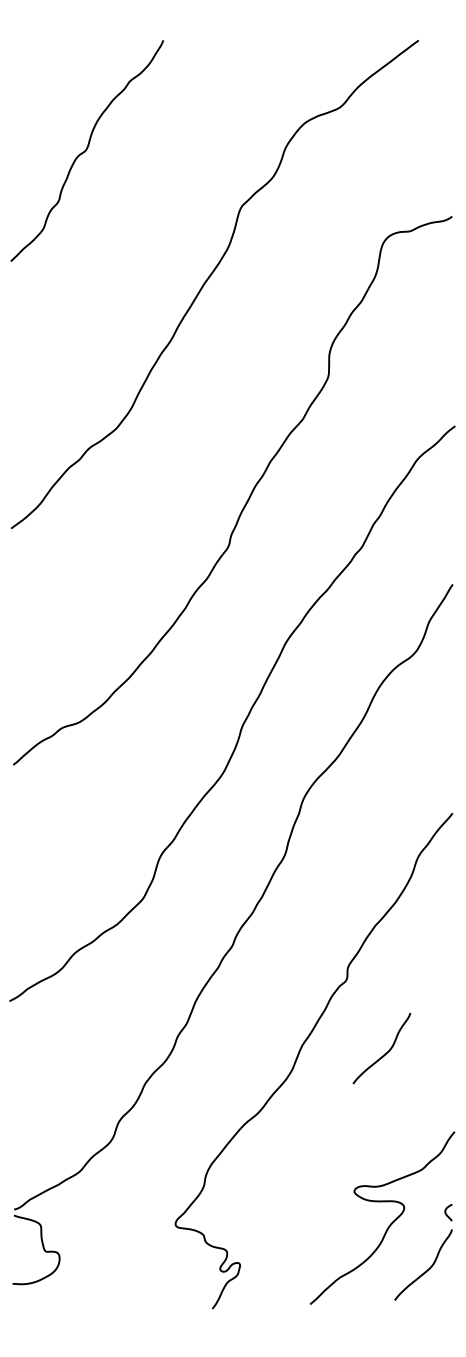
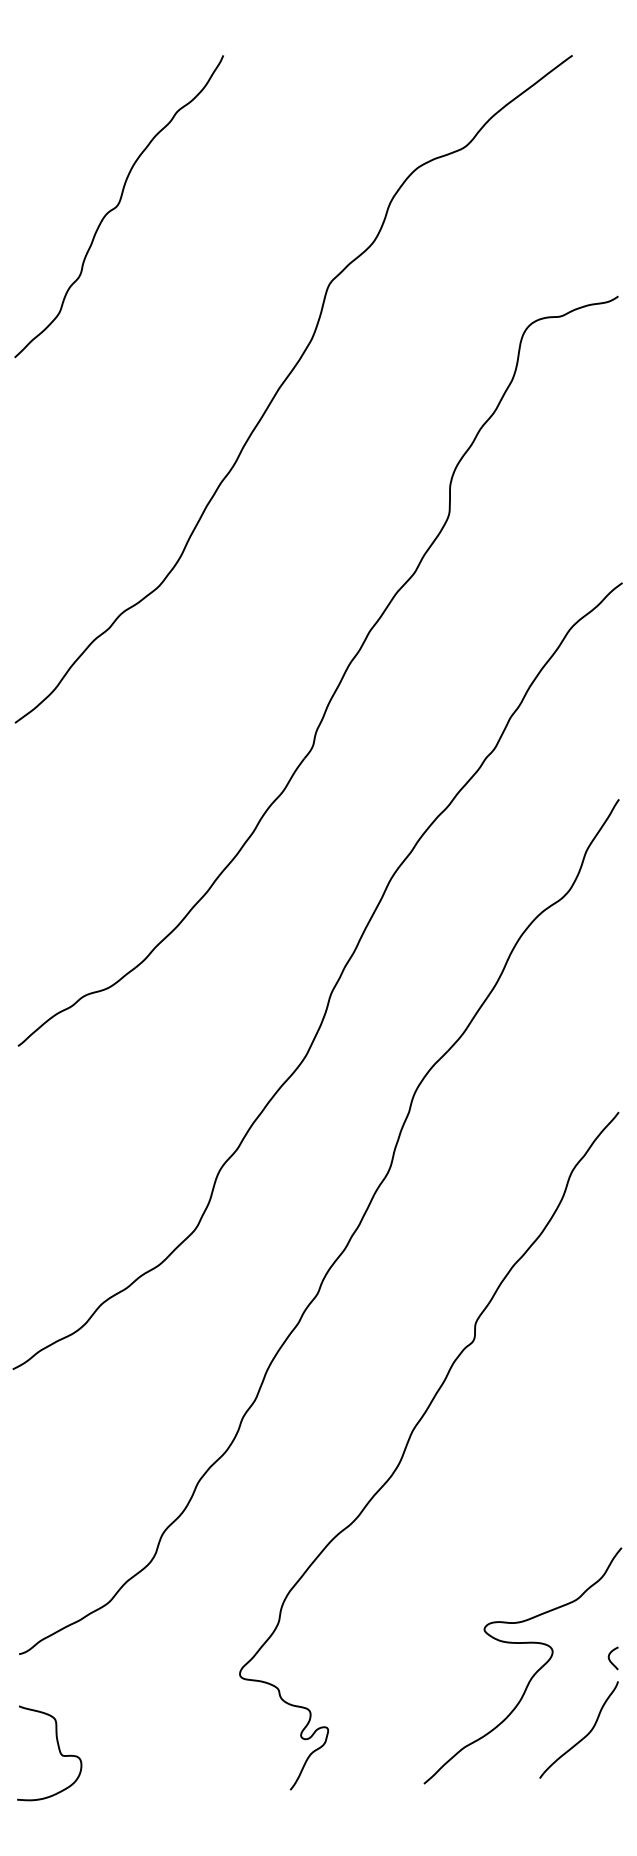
curve: (386, 1052) -> (528, 1439), removed
curve: (42, 1247) -> (58, 1750), moved

